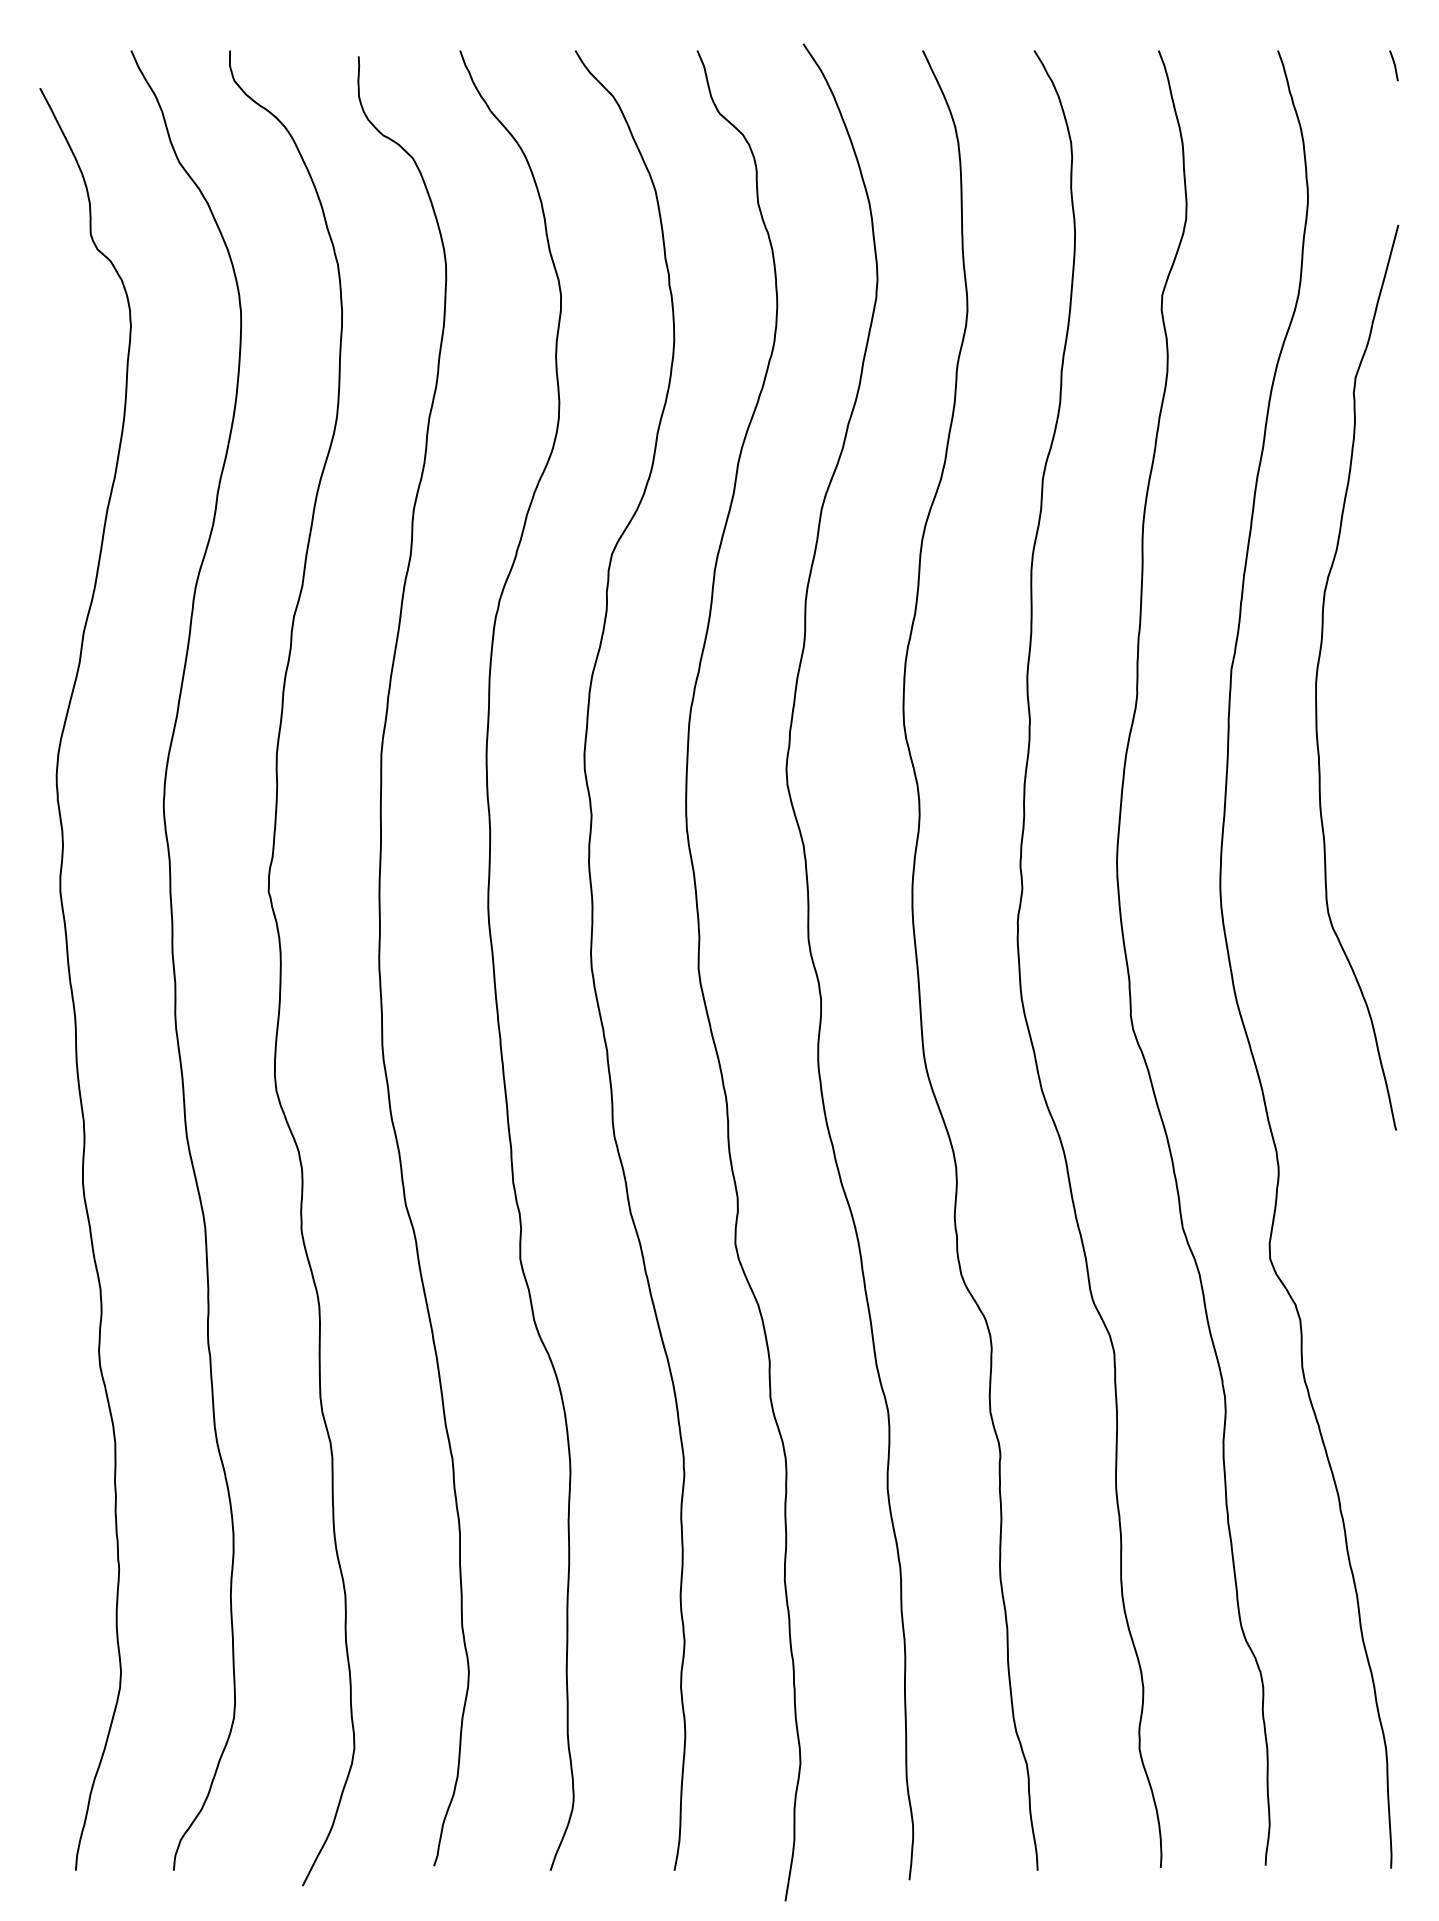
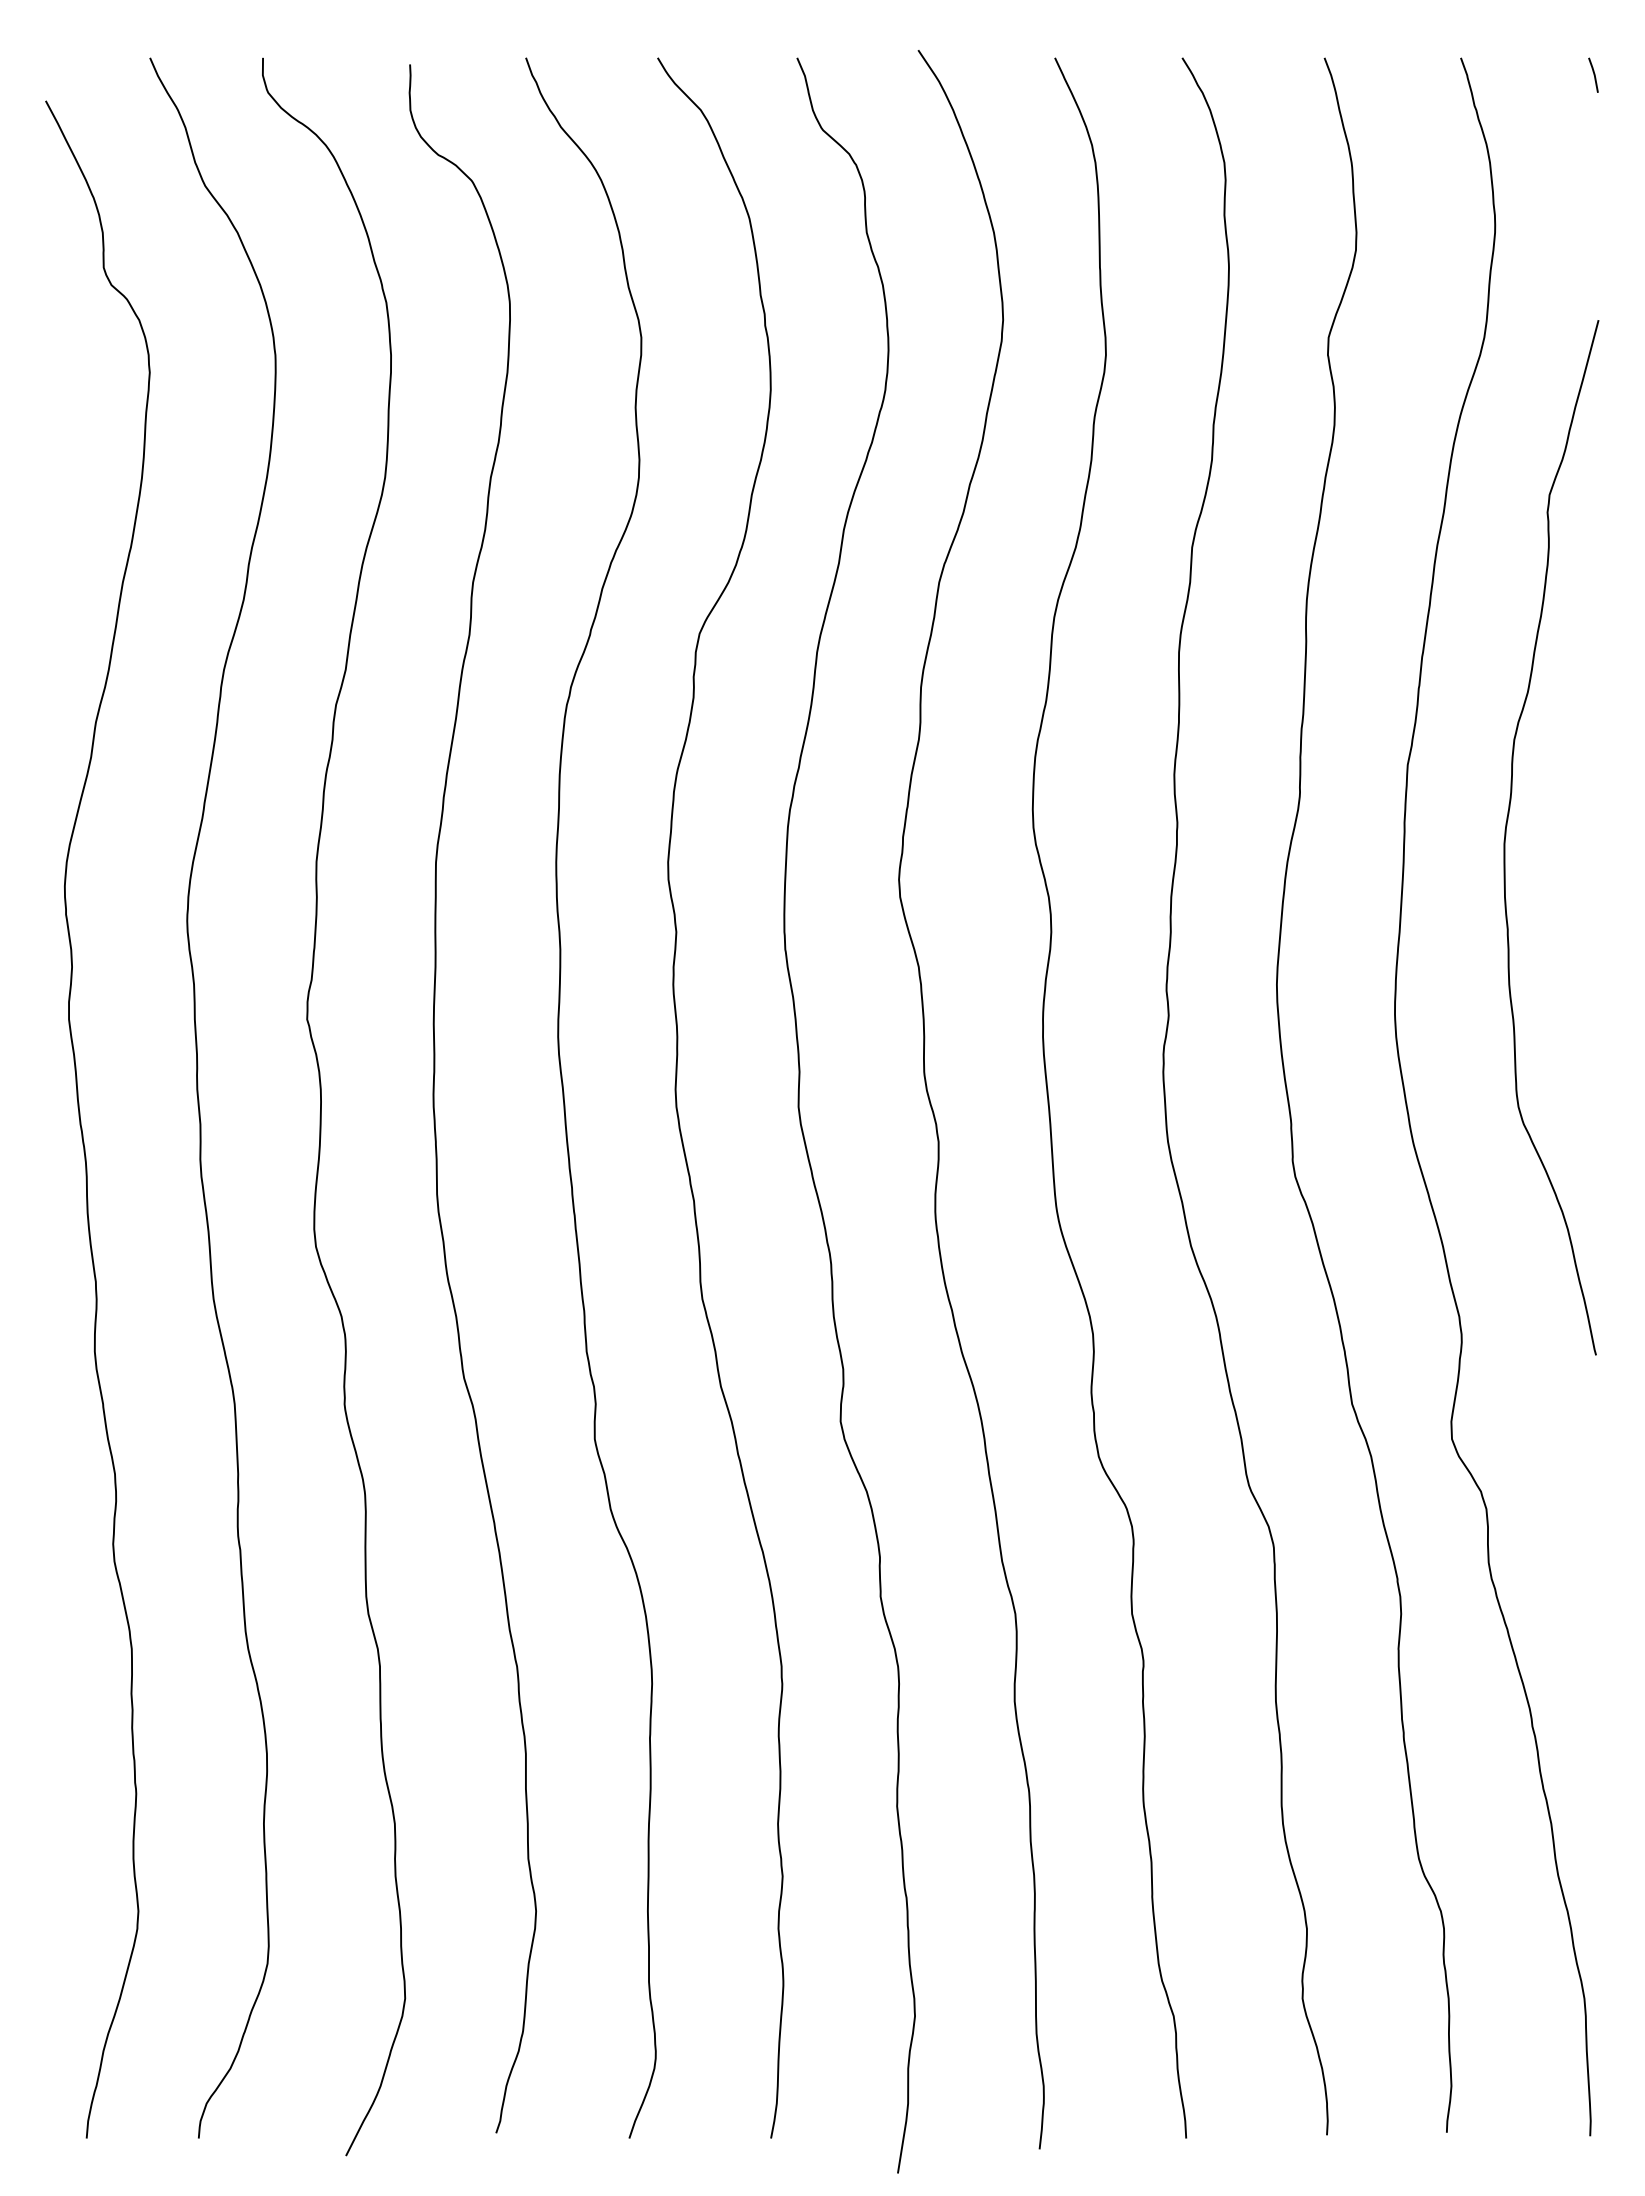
curve: (1317, 676) -> (1506, 836), moved

